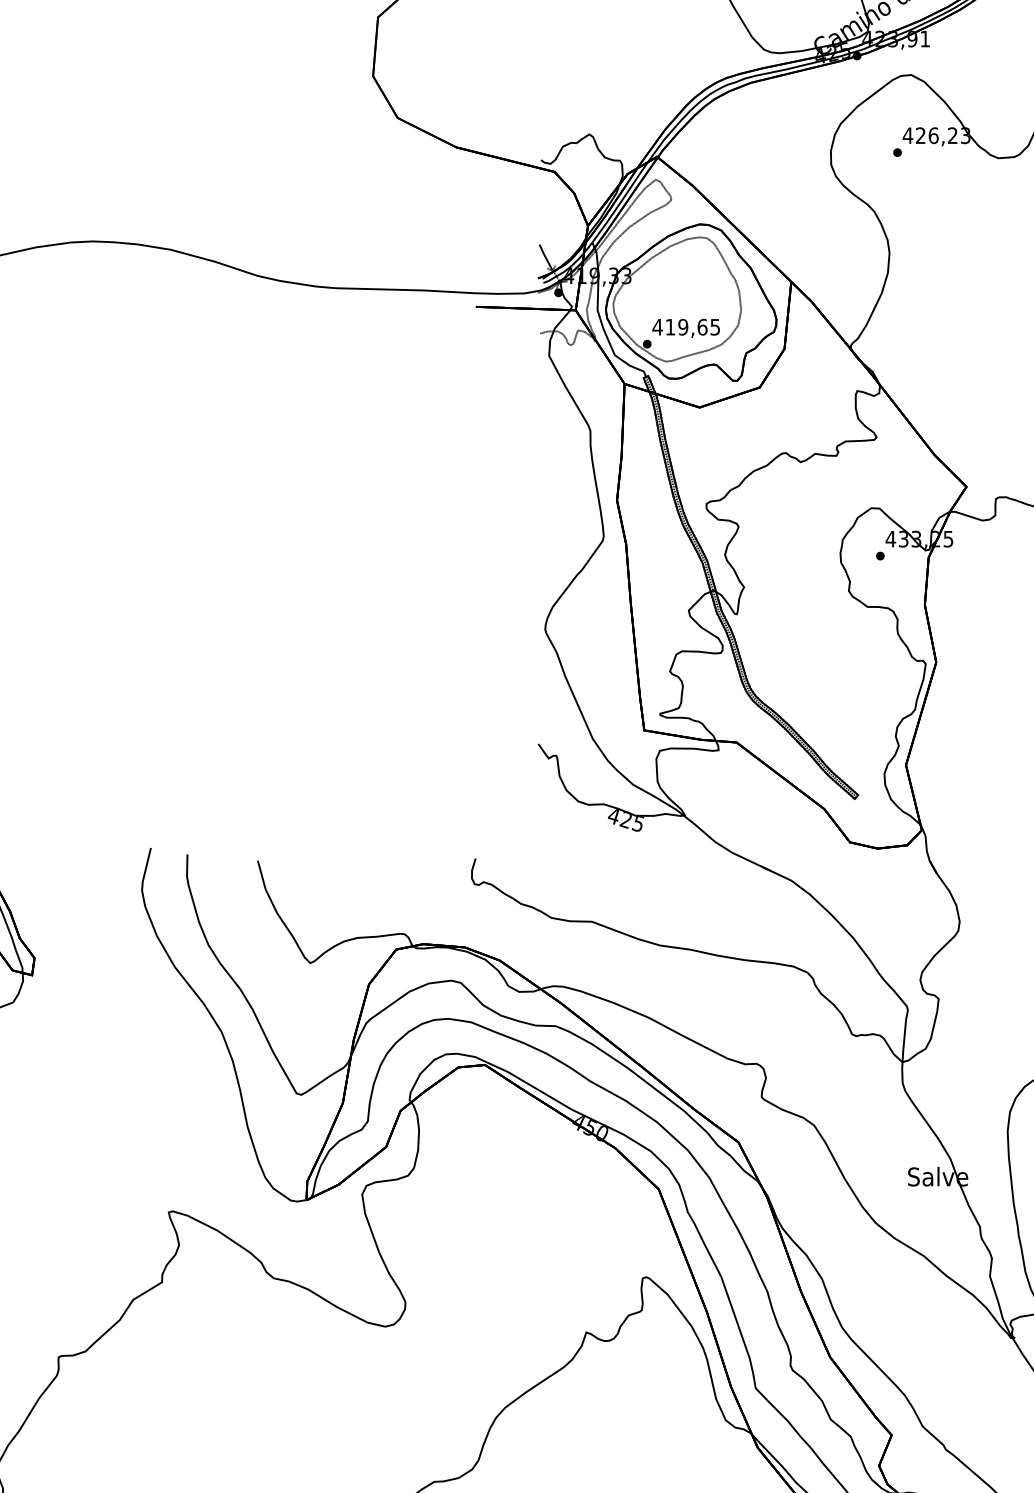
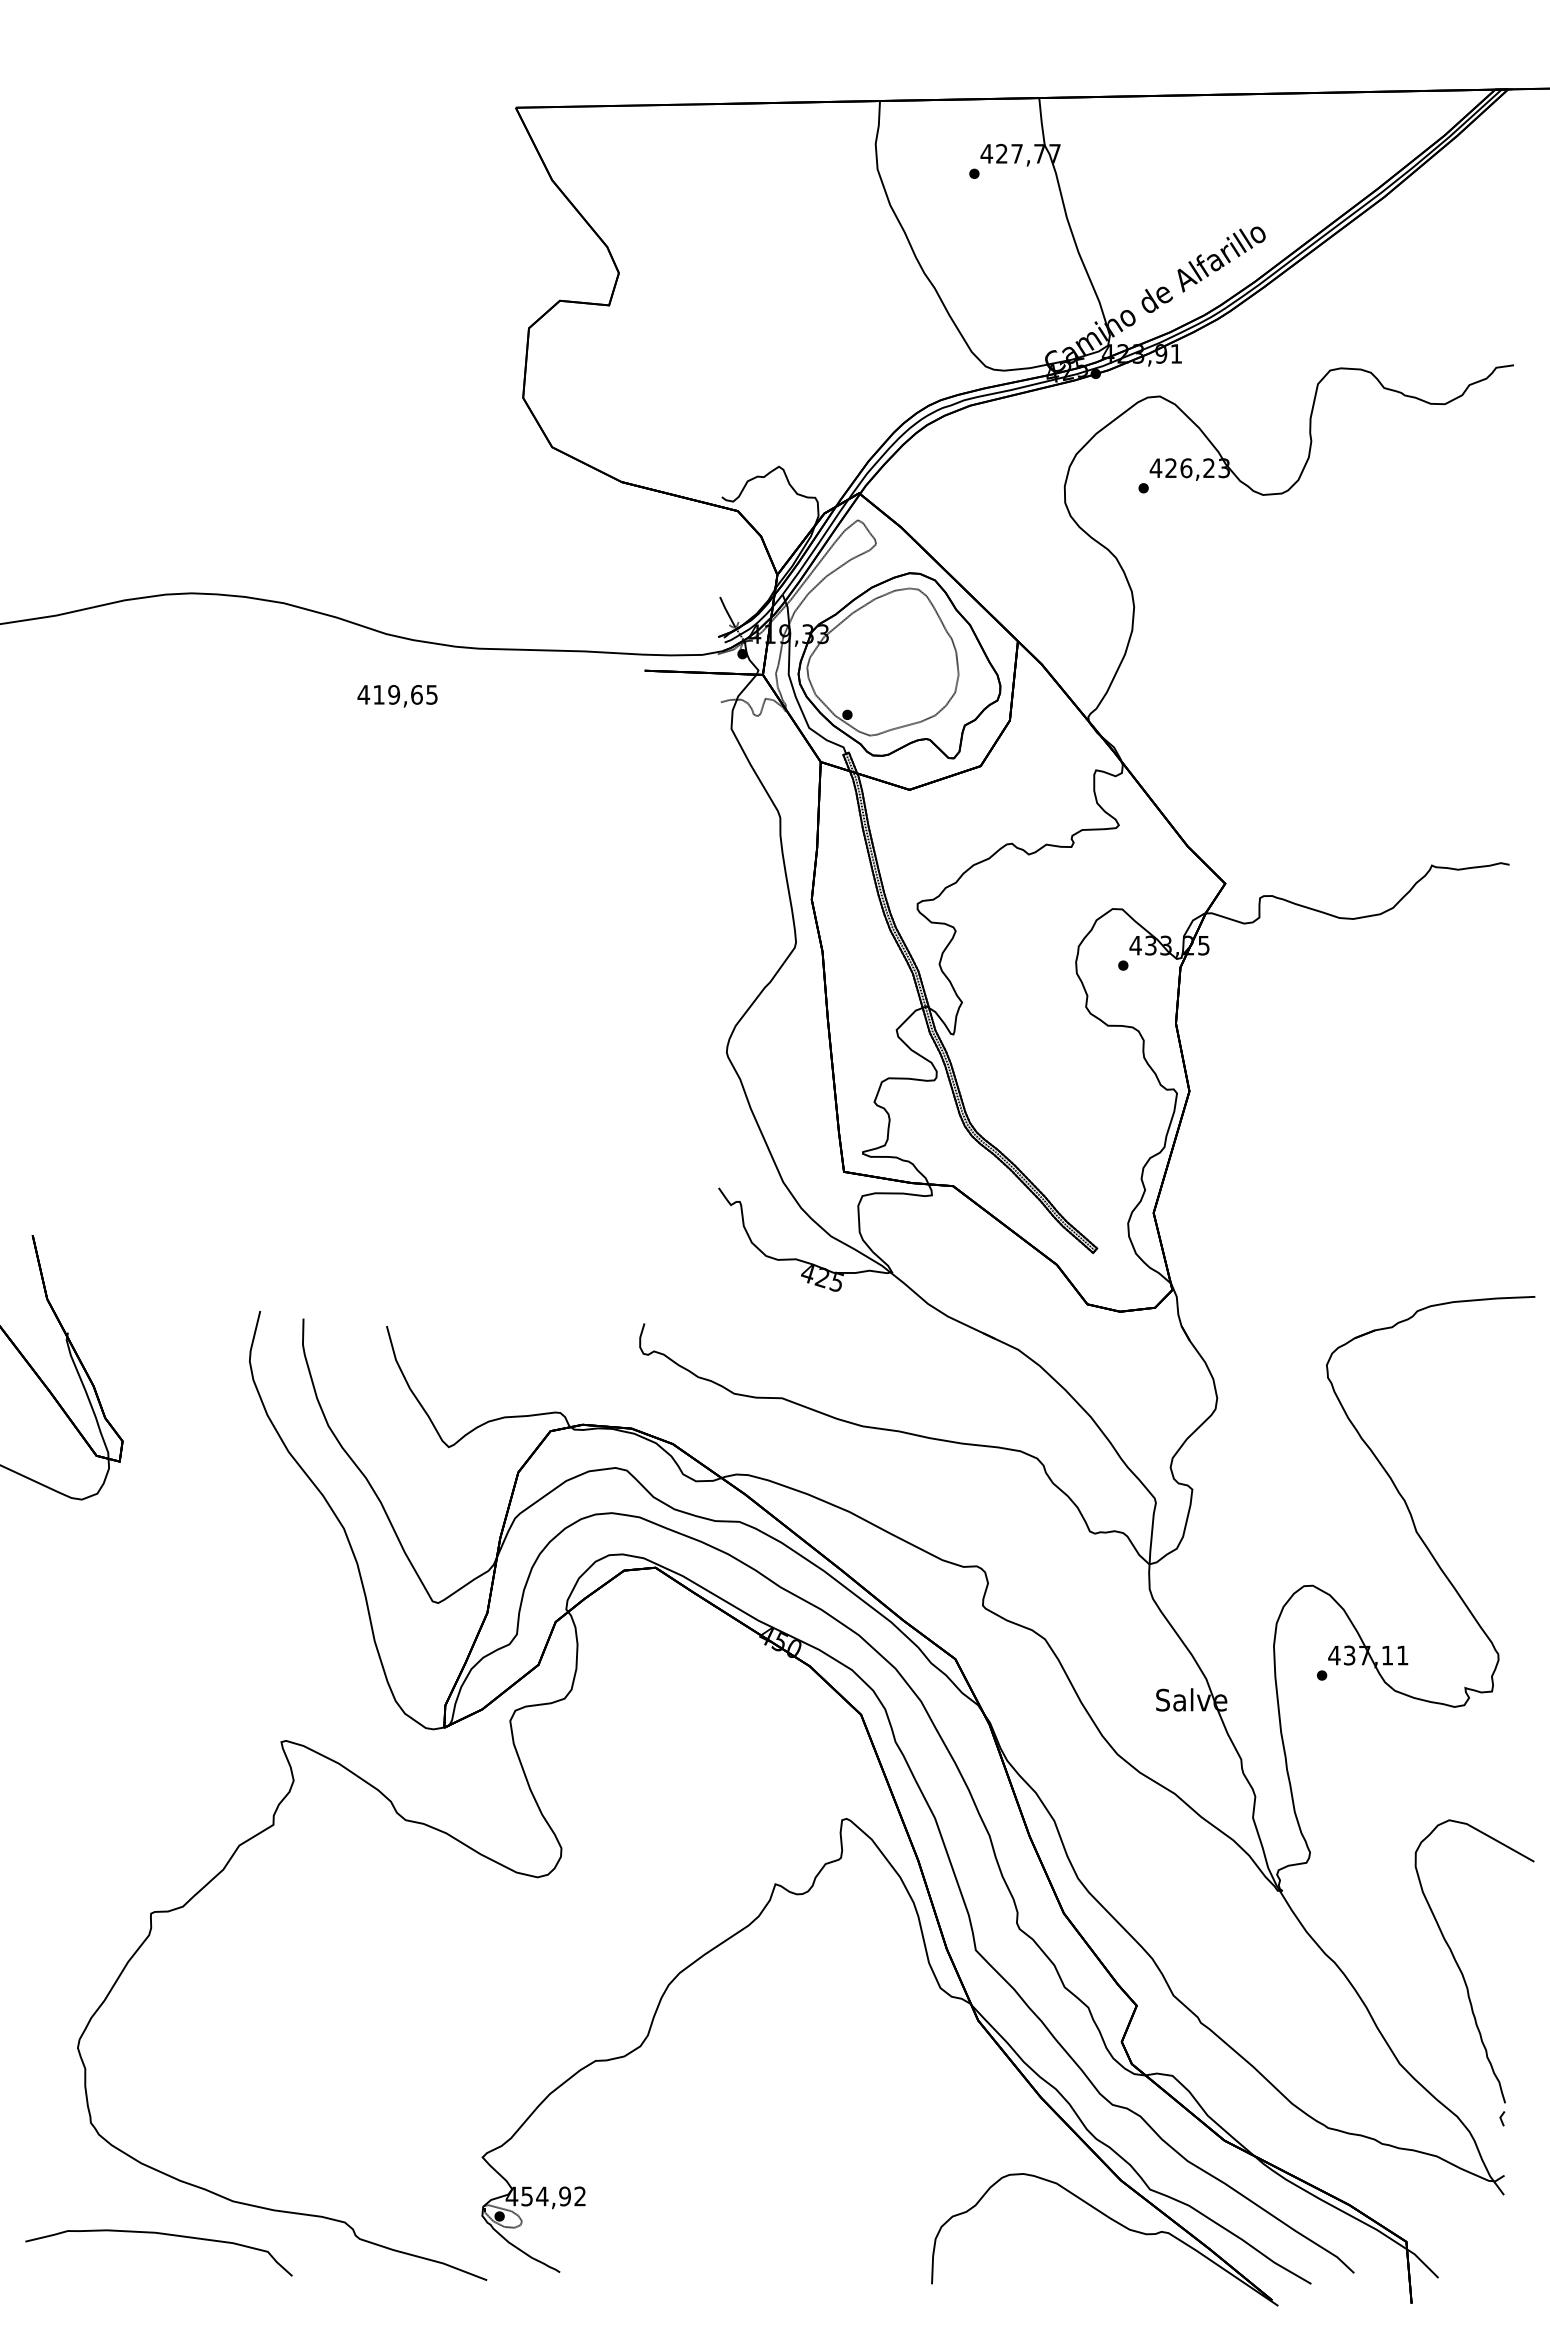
text: (686, 328) -> (397, 696), moved

